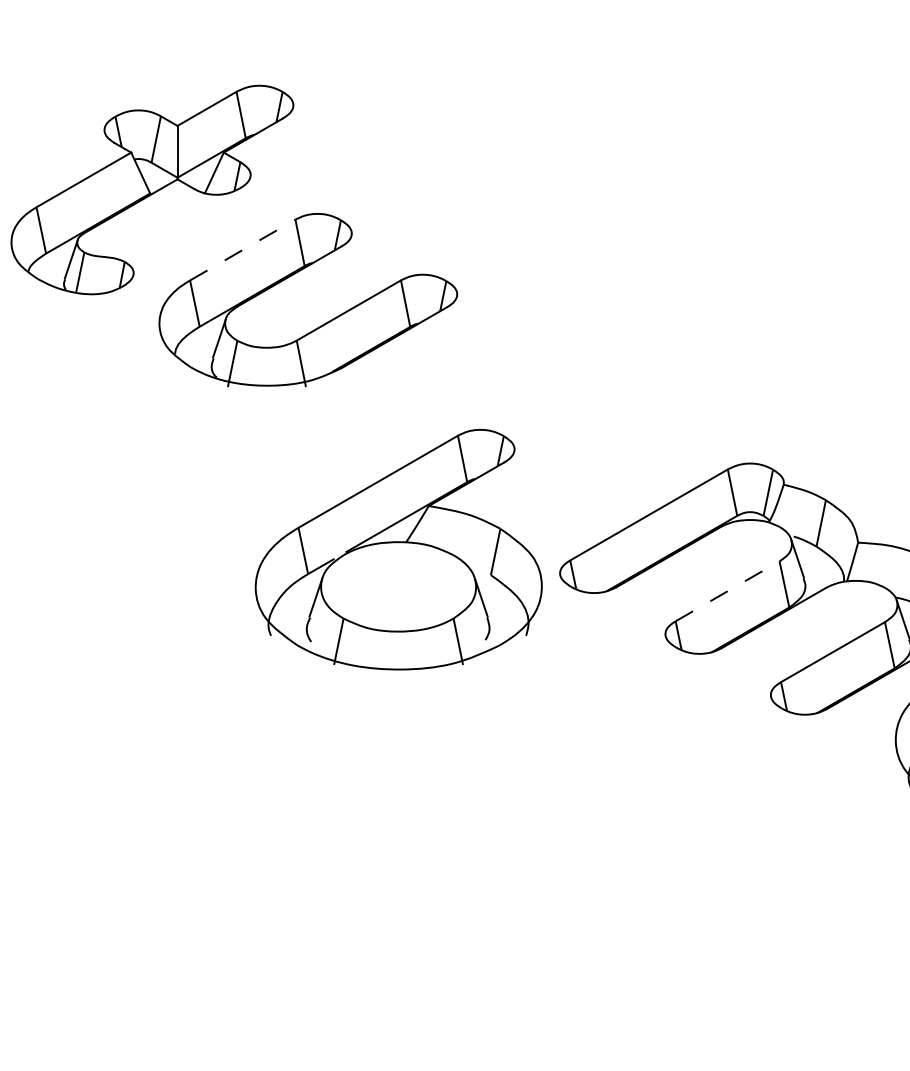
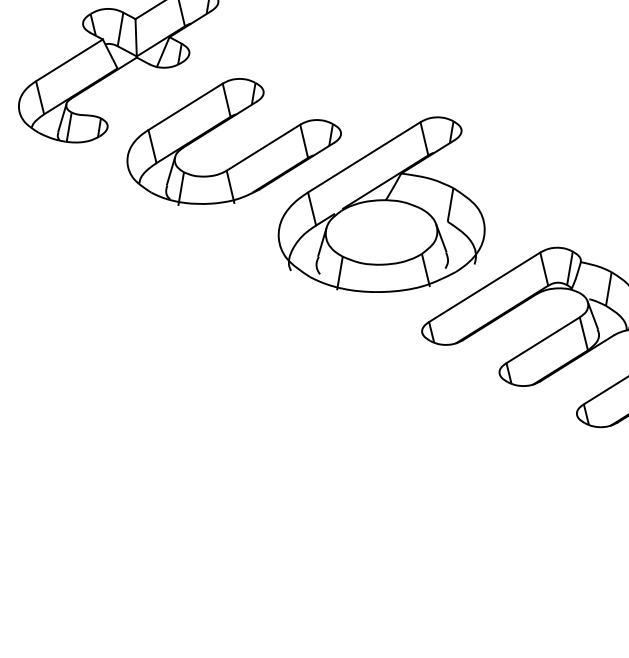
line: (242, 250) -> (185, 107), dashed -> solid
part: (398, 549) -> (380, 205), moved
line: (727, 591) -> (543, 340), dashed -> solid

